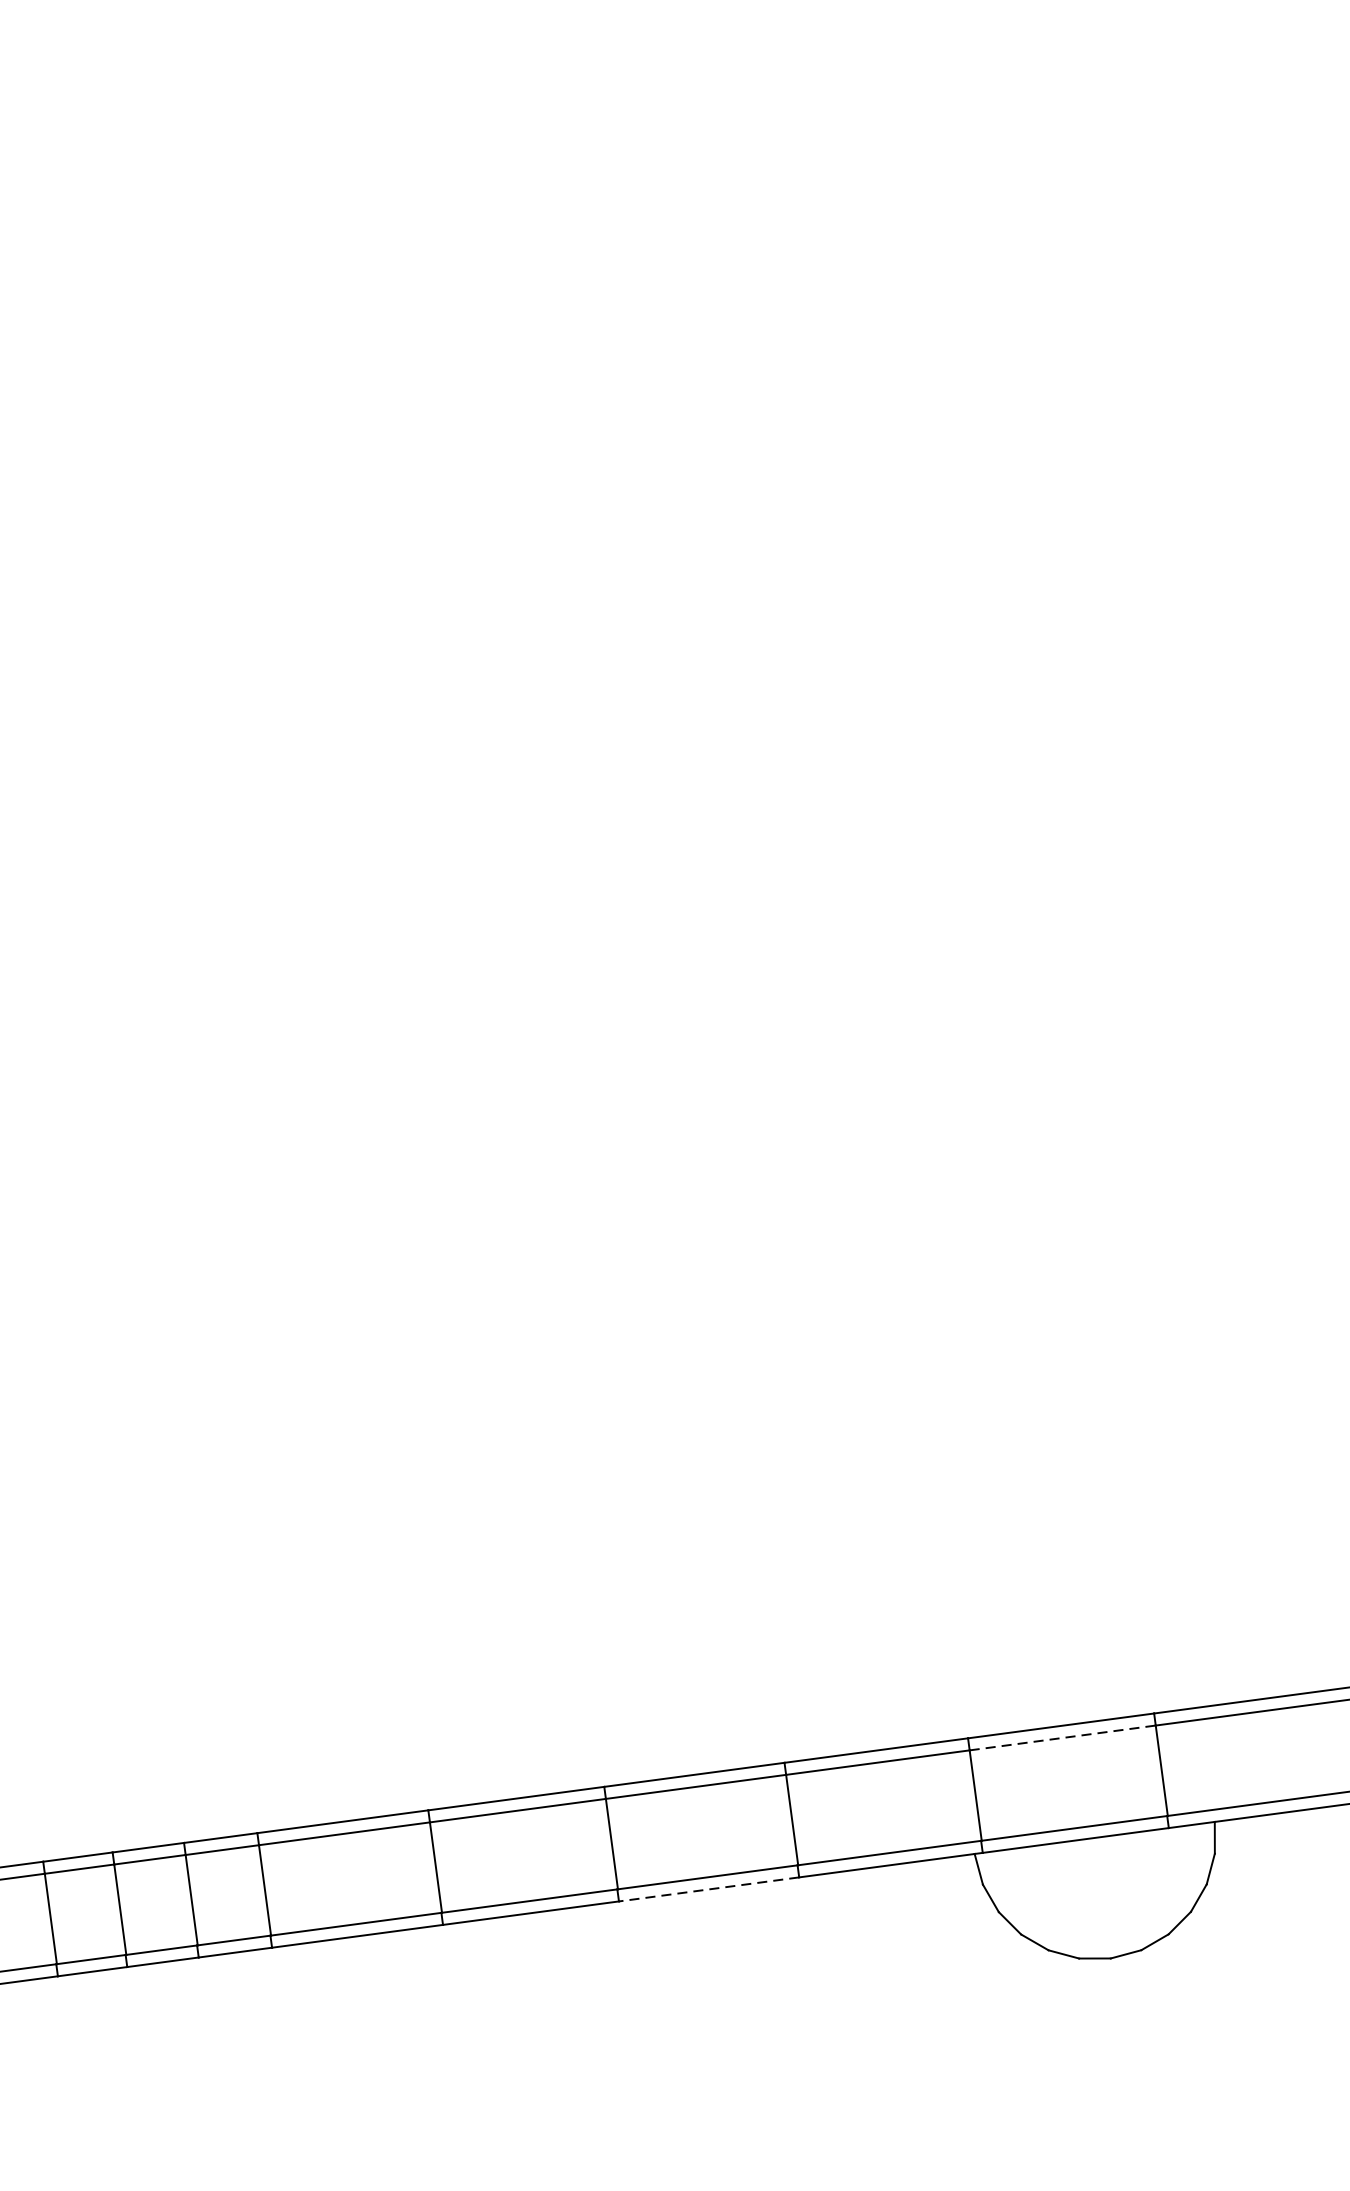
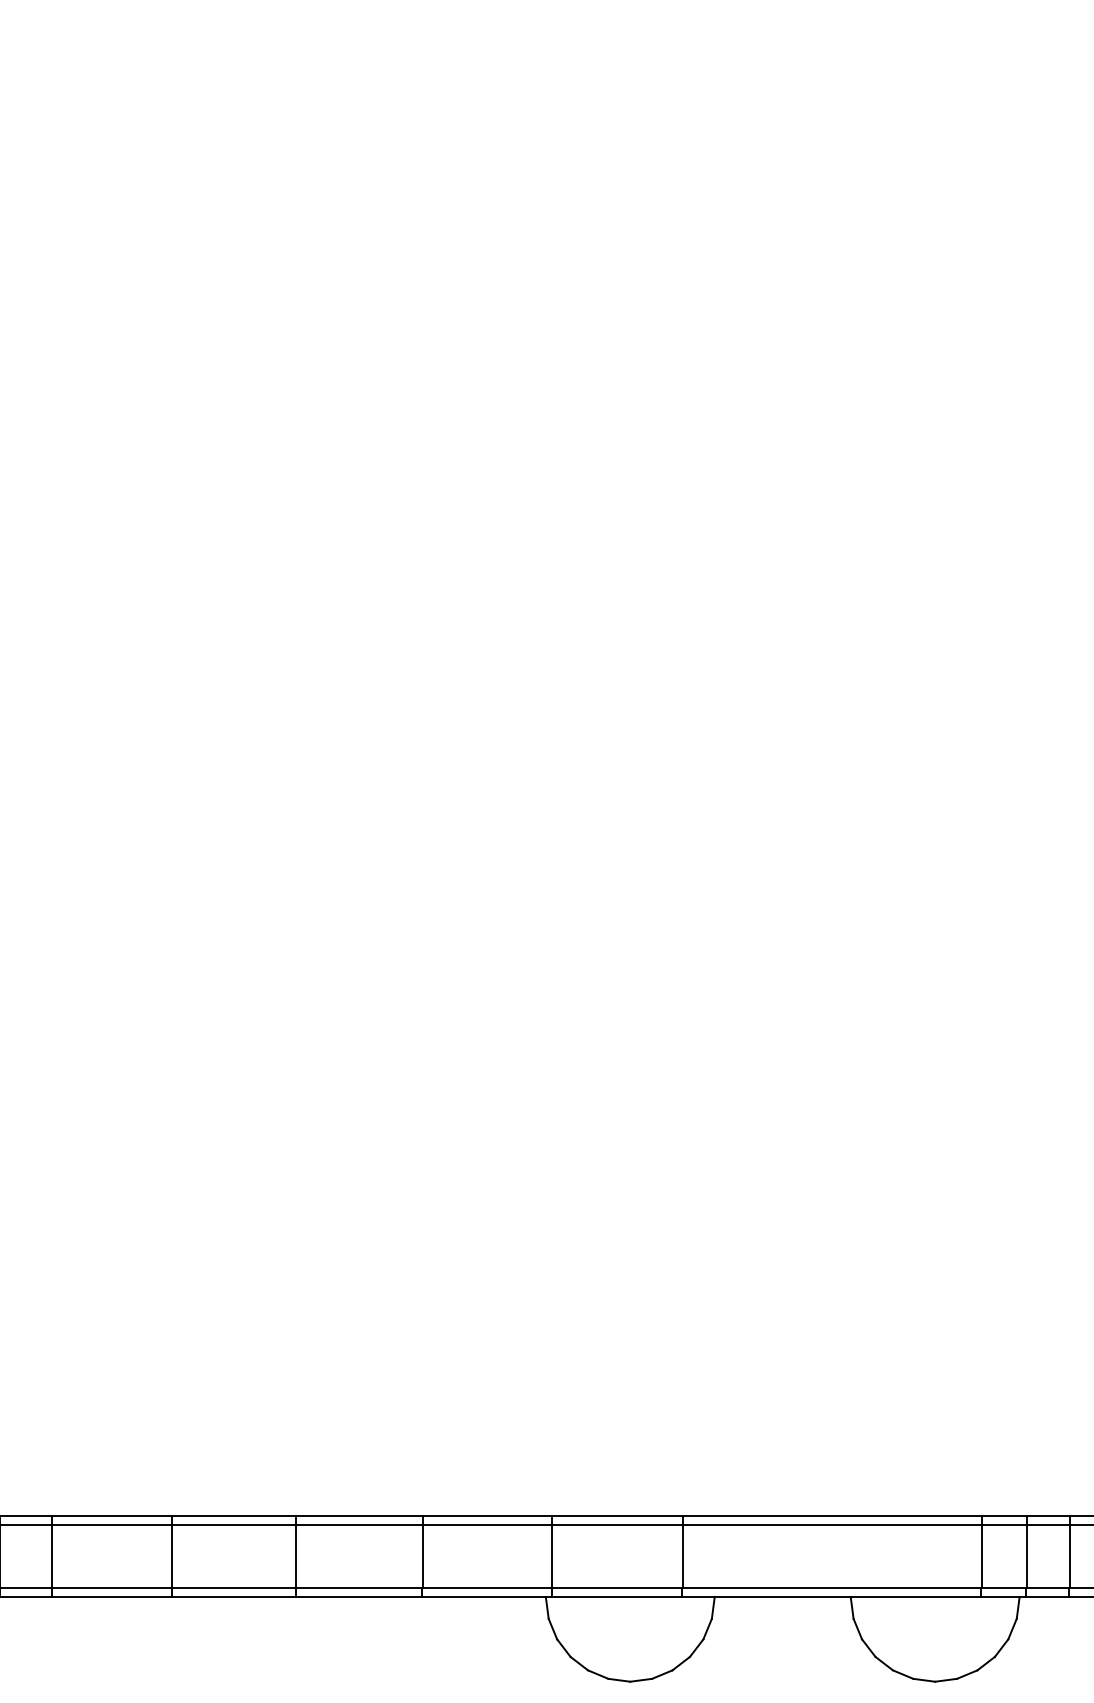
line: (1062, 1737) -> (617, 1524), dashed -> solid
line: (708, 1888) -> (358, 1596), dashed -> solid

